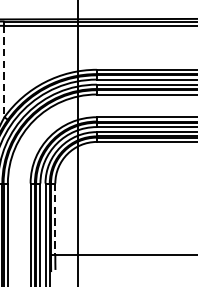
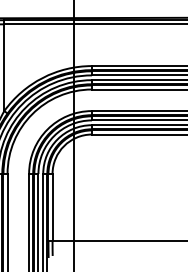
line: (4, 72) -> (4, 68), dashed -> solid
line: (55, 218) -> (52, 207), dashed -> solid

